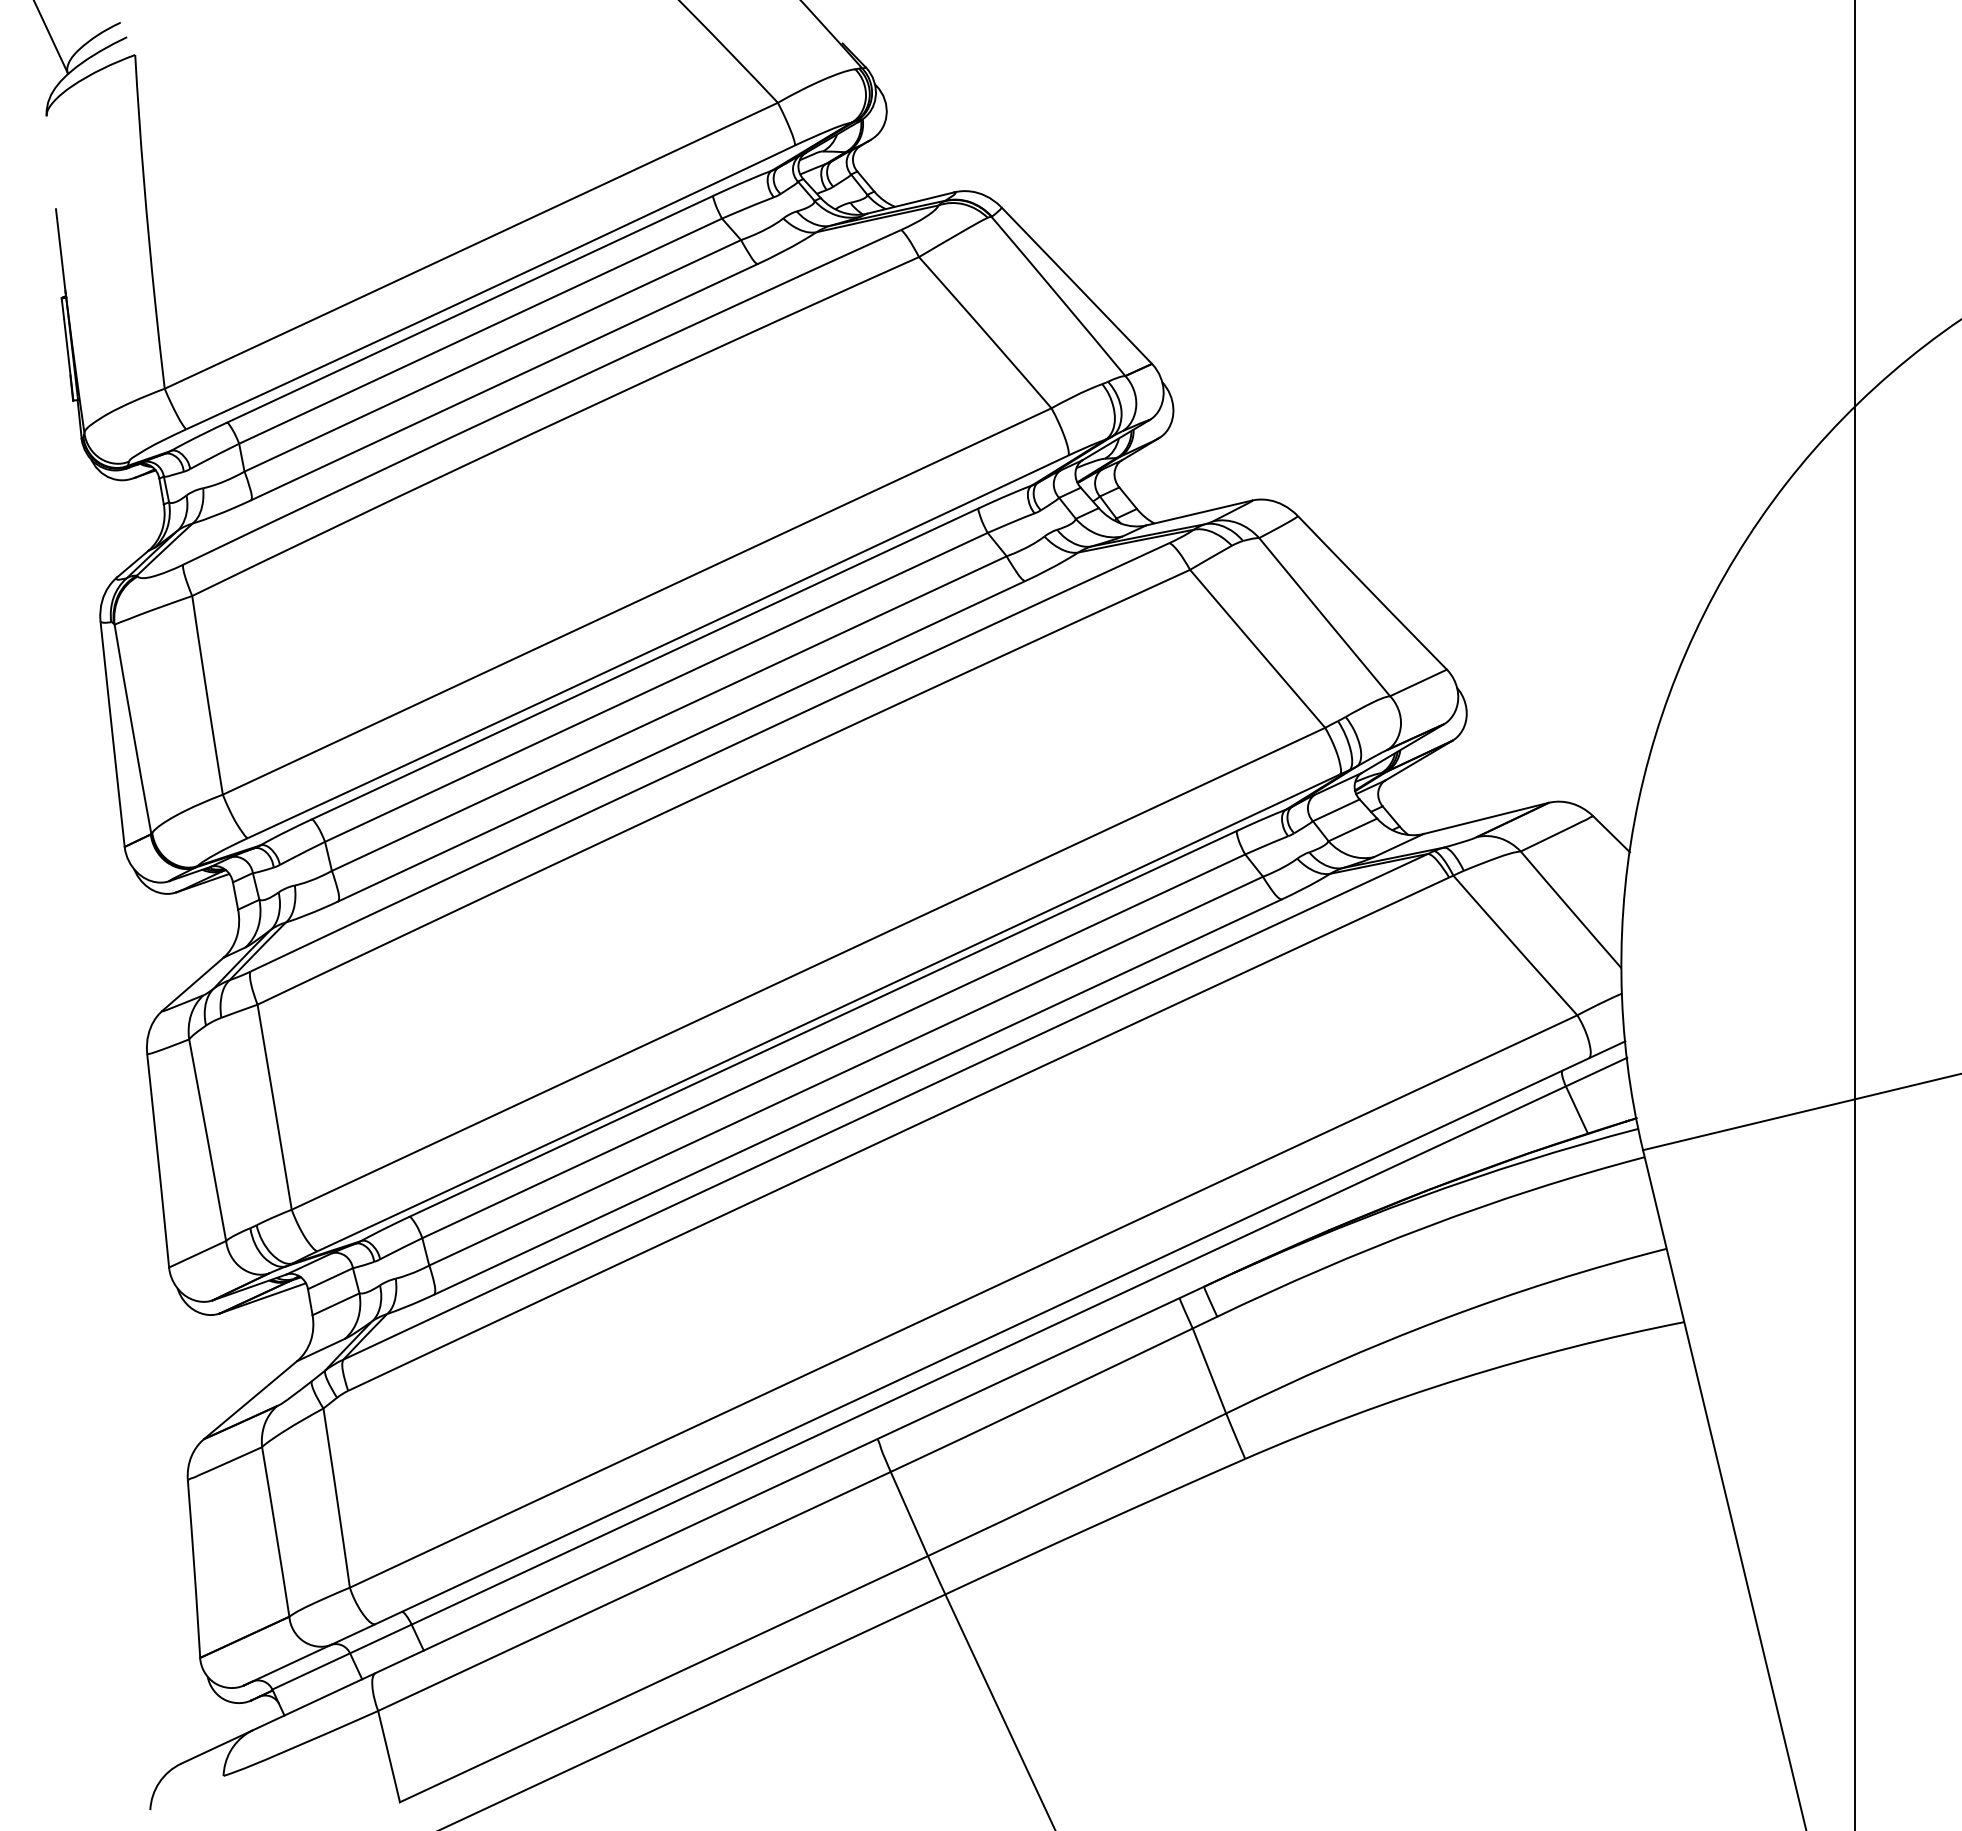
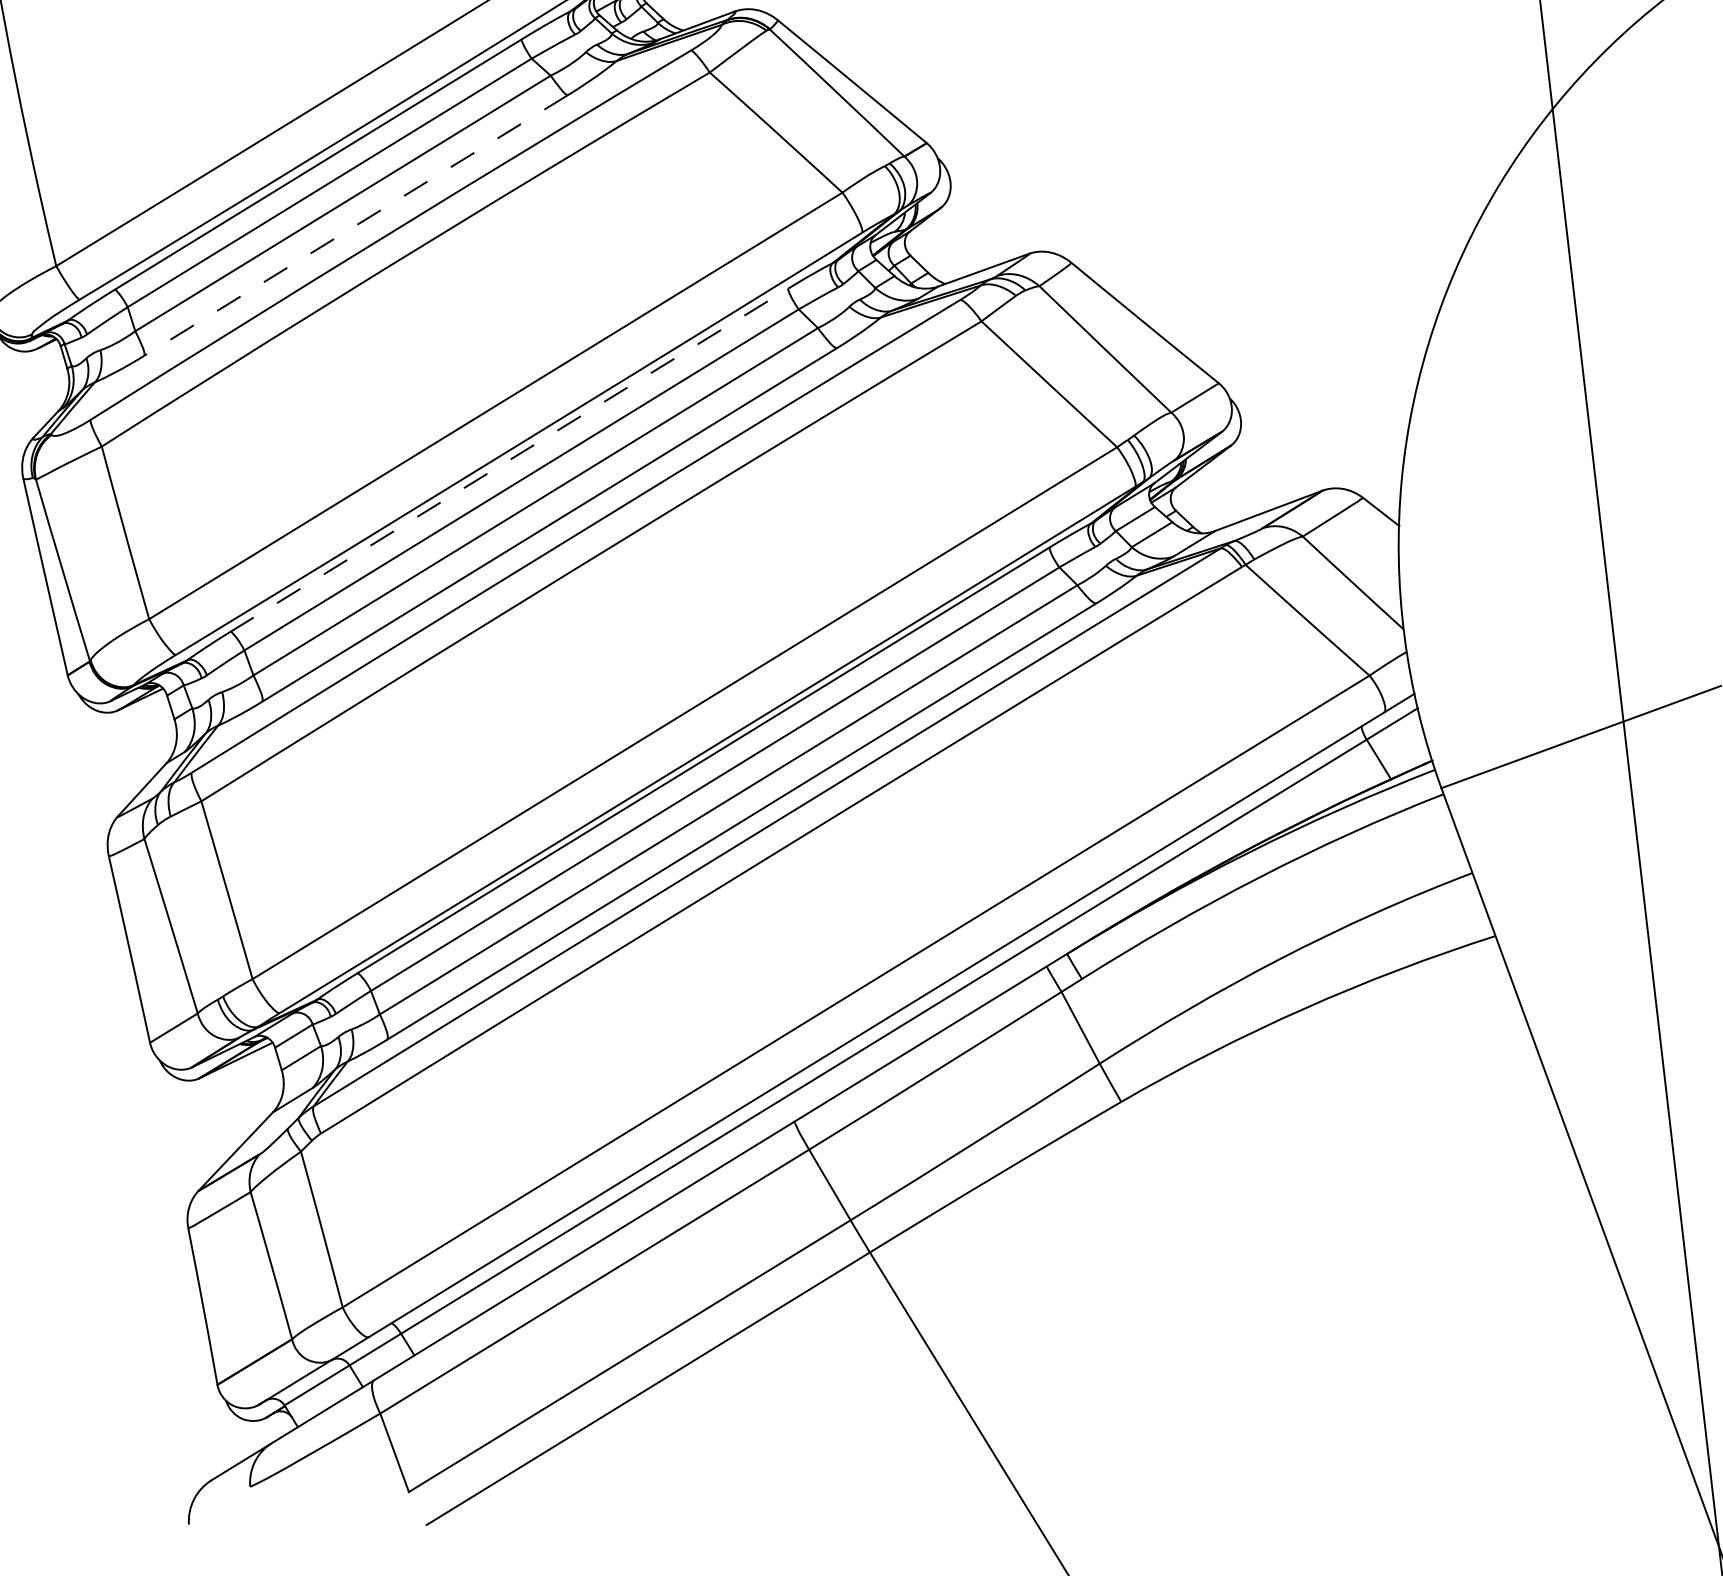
line: (504, 382) -> (356, 225), solid -> dashed
line: (645, 663) -> (509, 459), solid -> dashed

